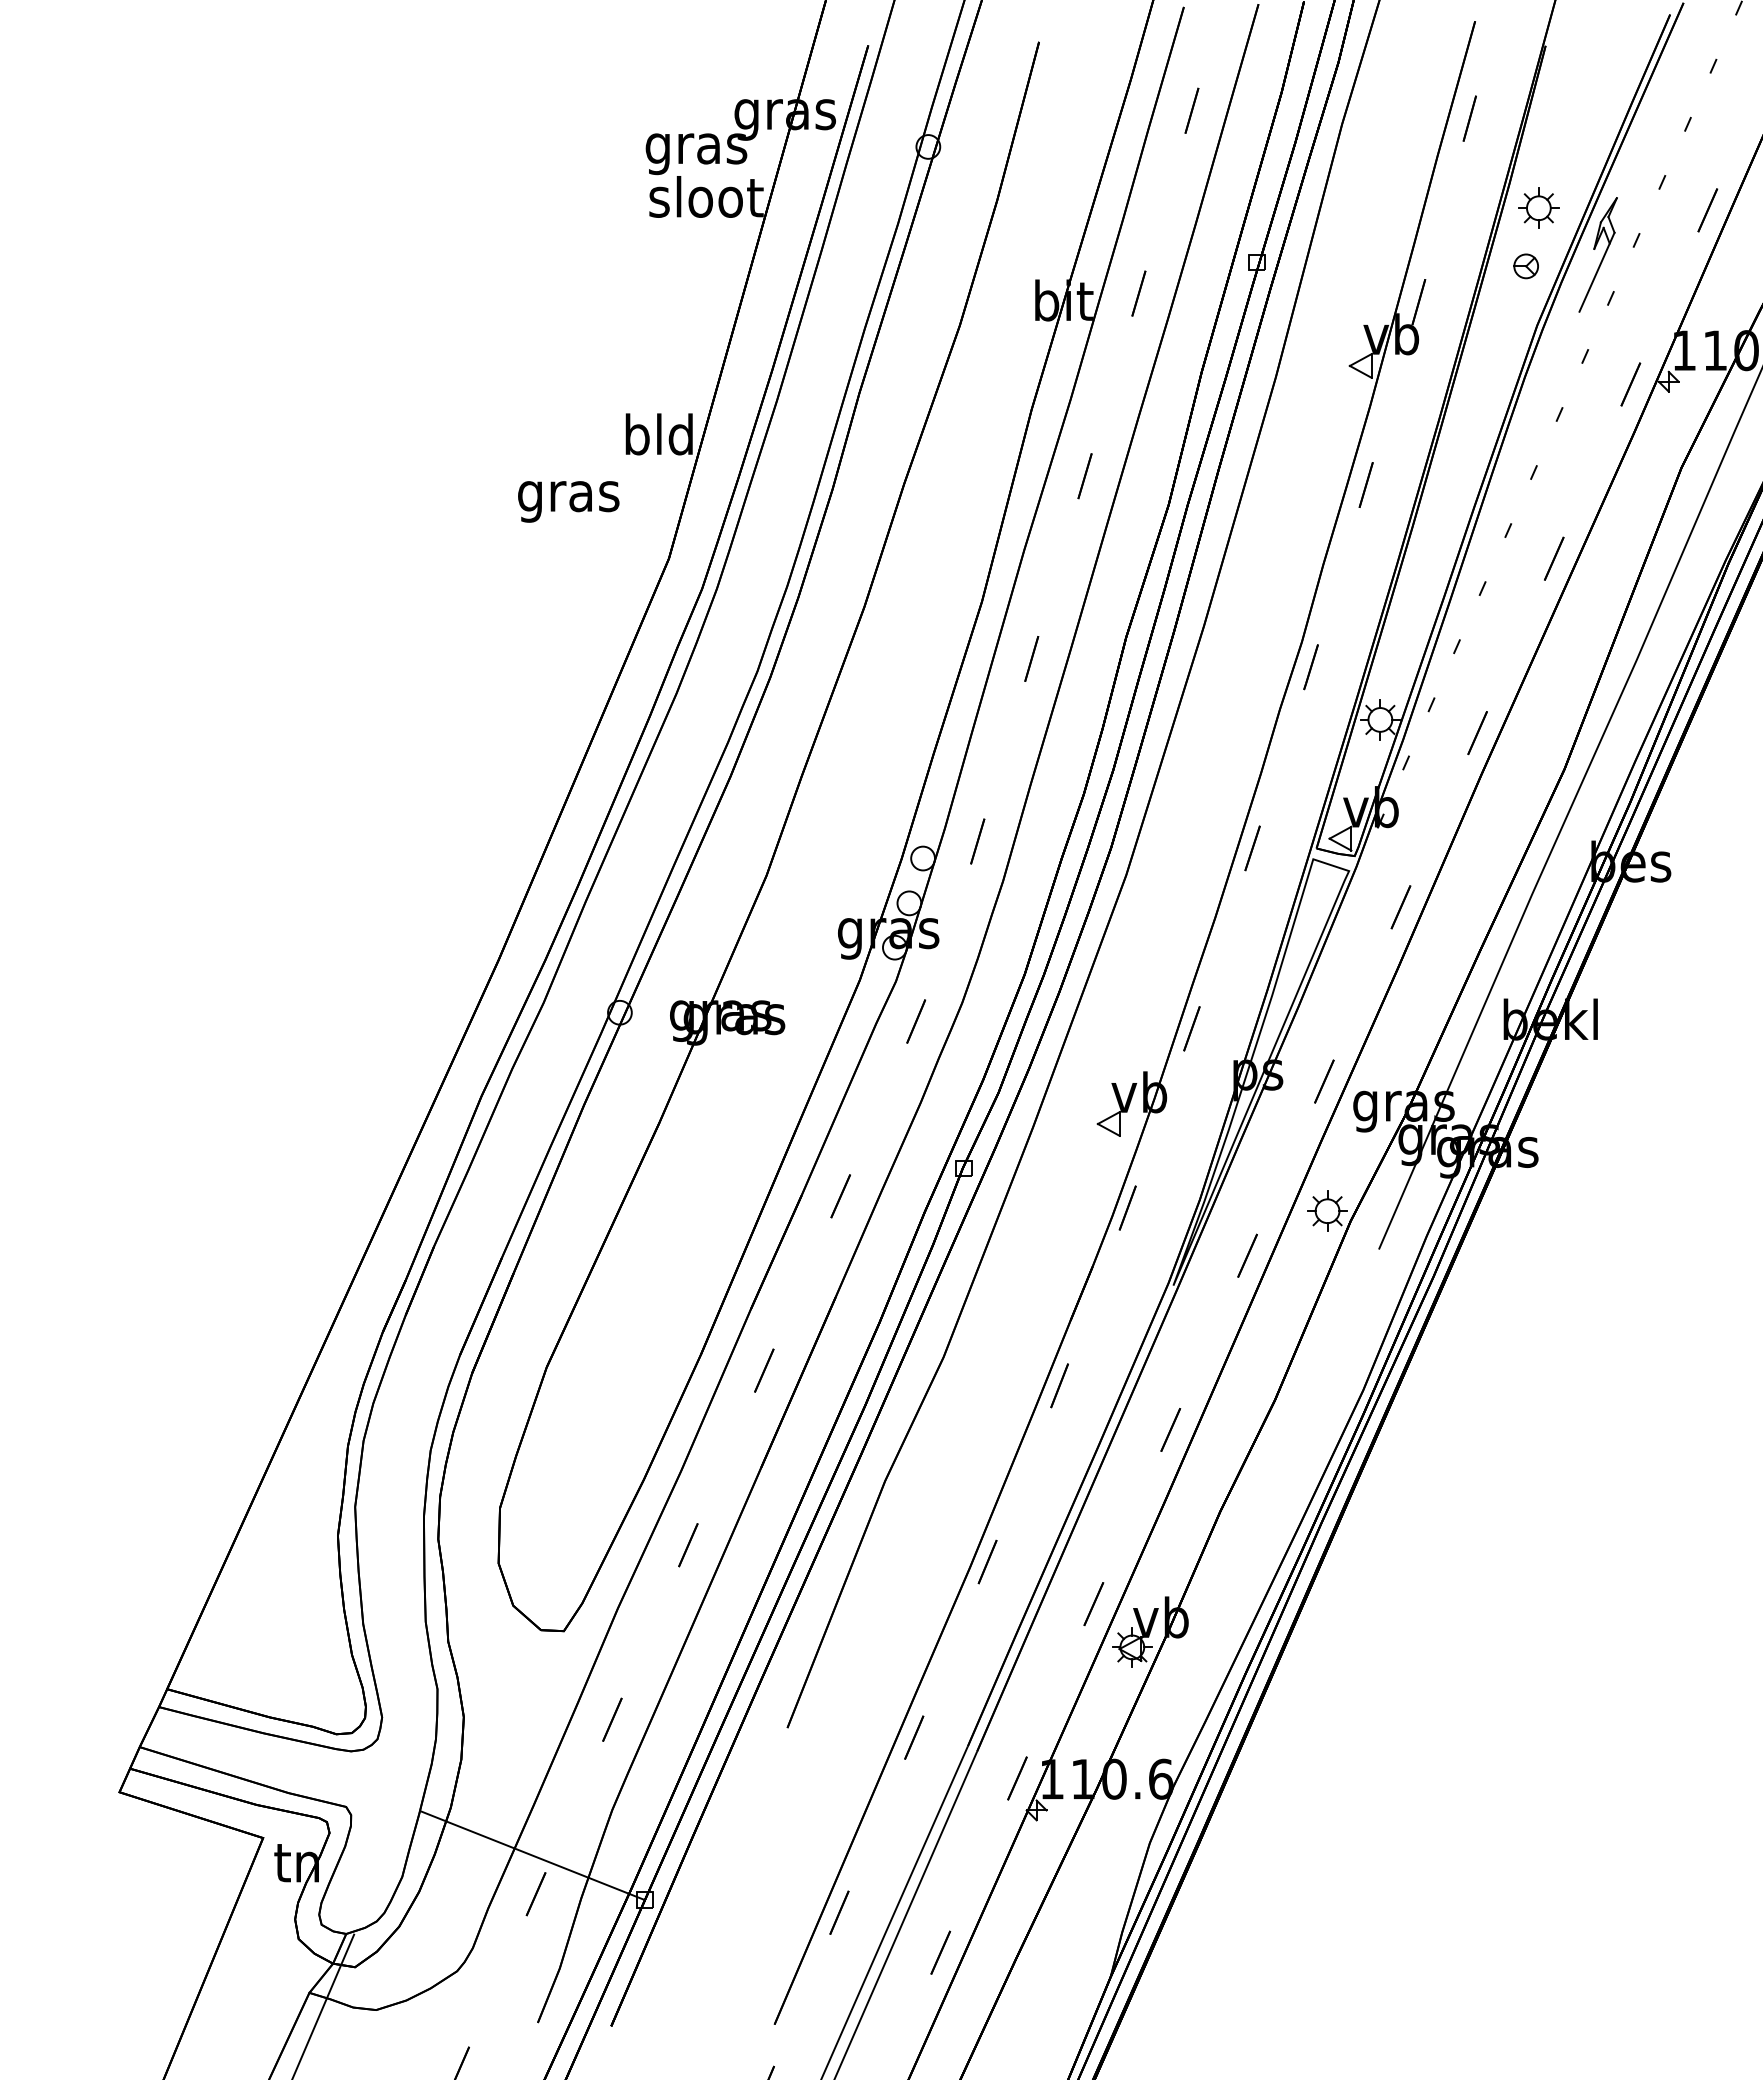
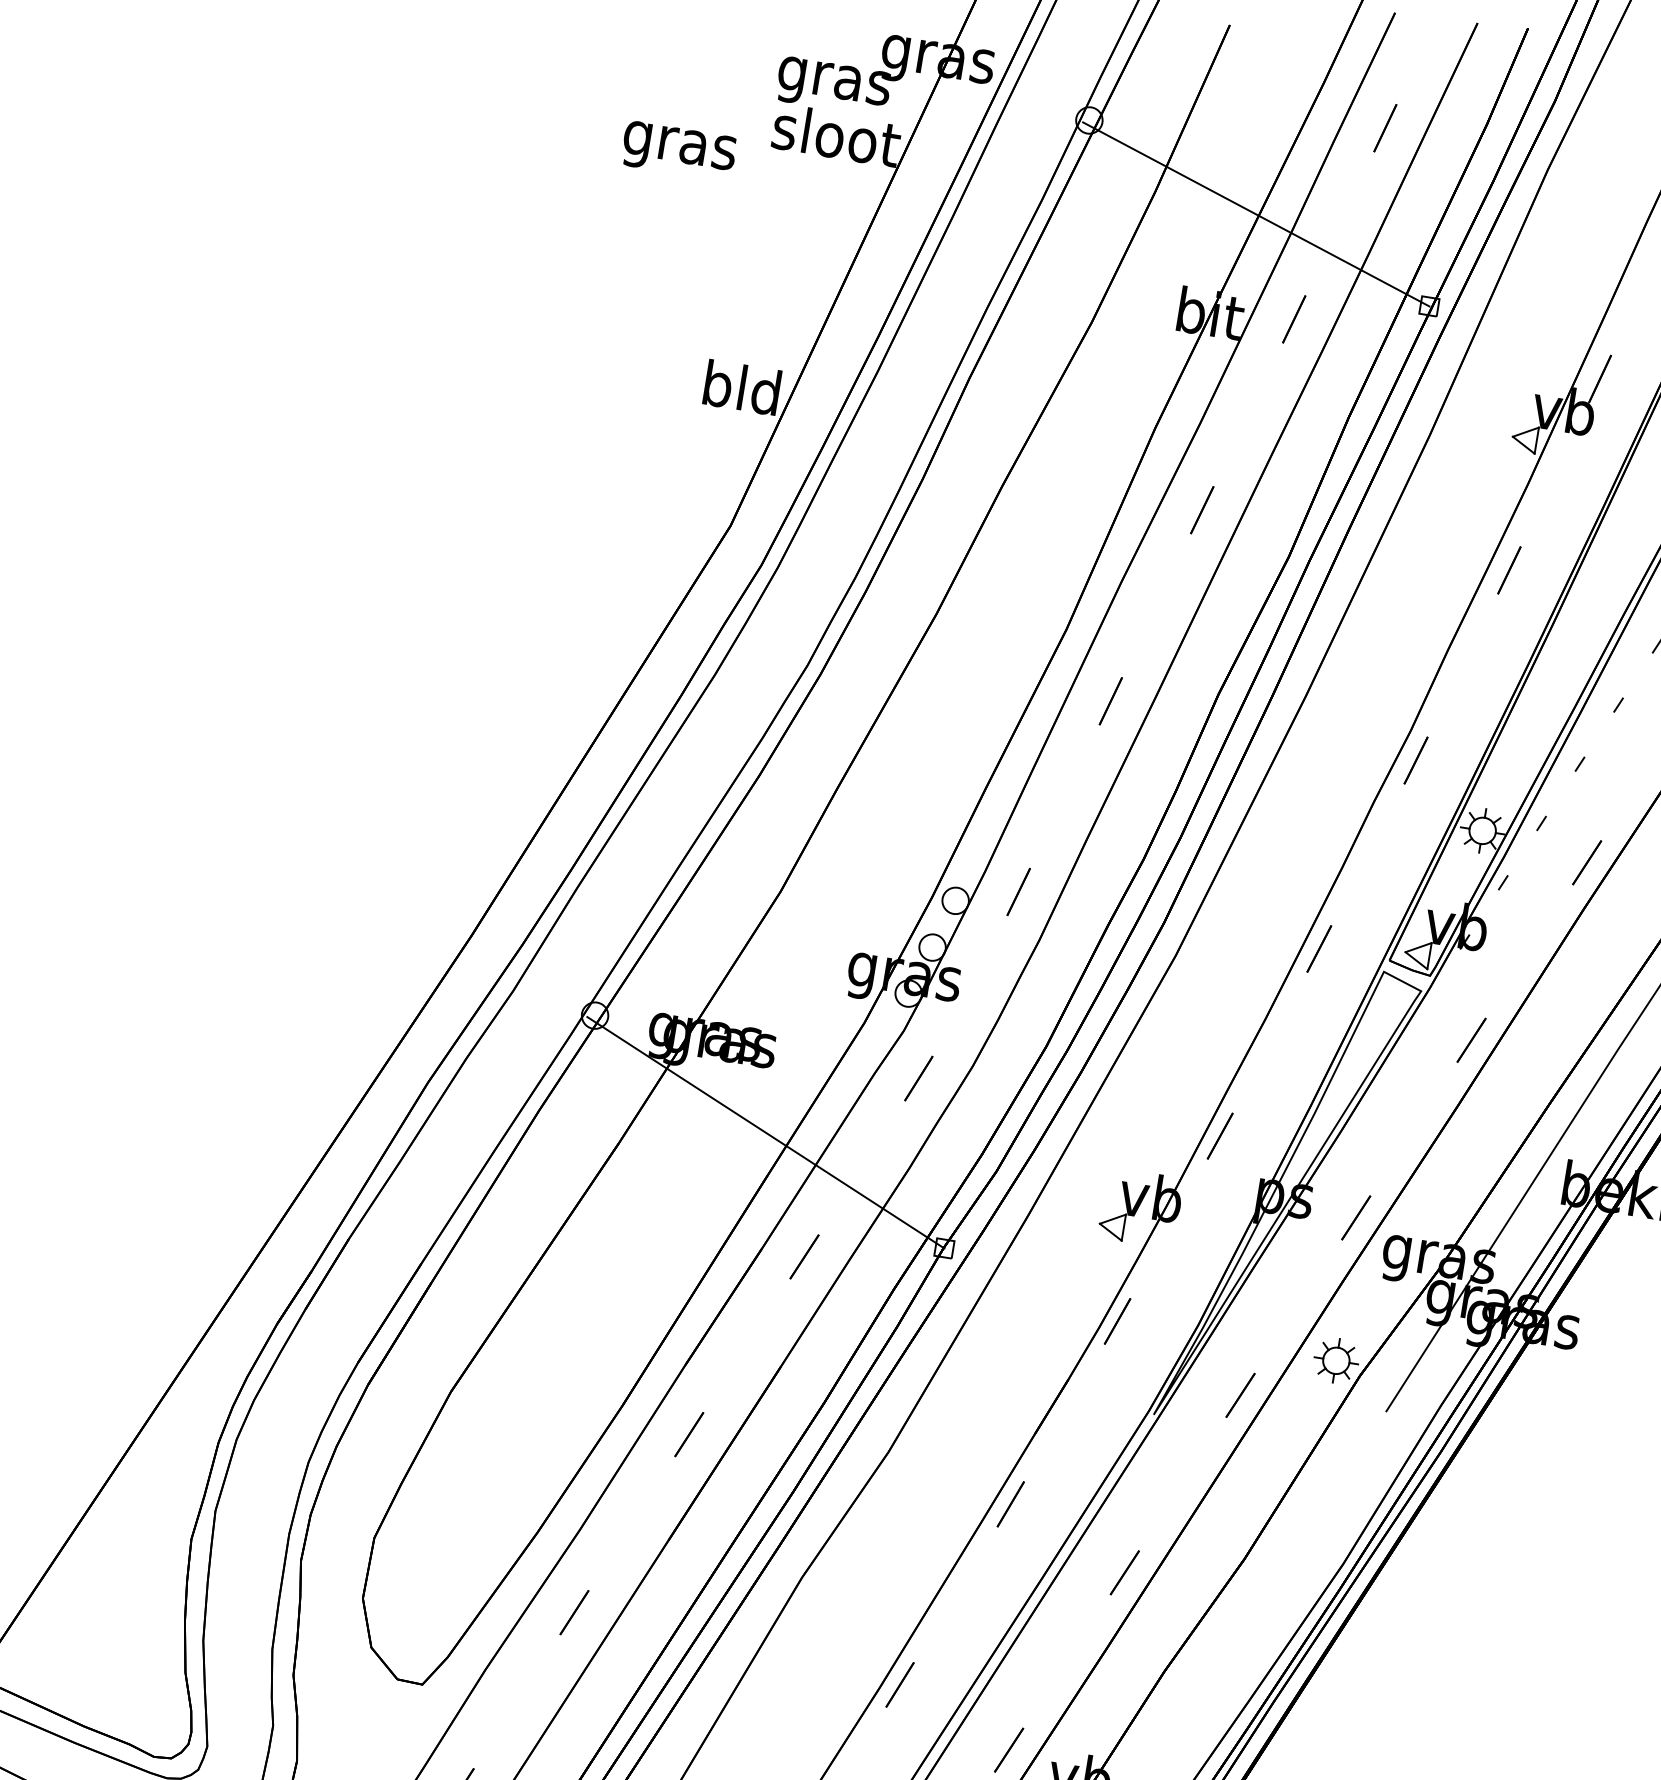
line: (1089, 205) -> (1255, 213), added
text: (568, 501) -> (678, 150), moved
line: (788, 1091) -> (766, 1132), added

